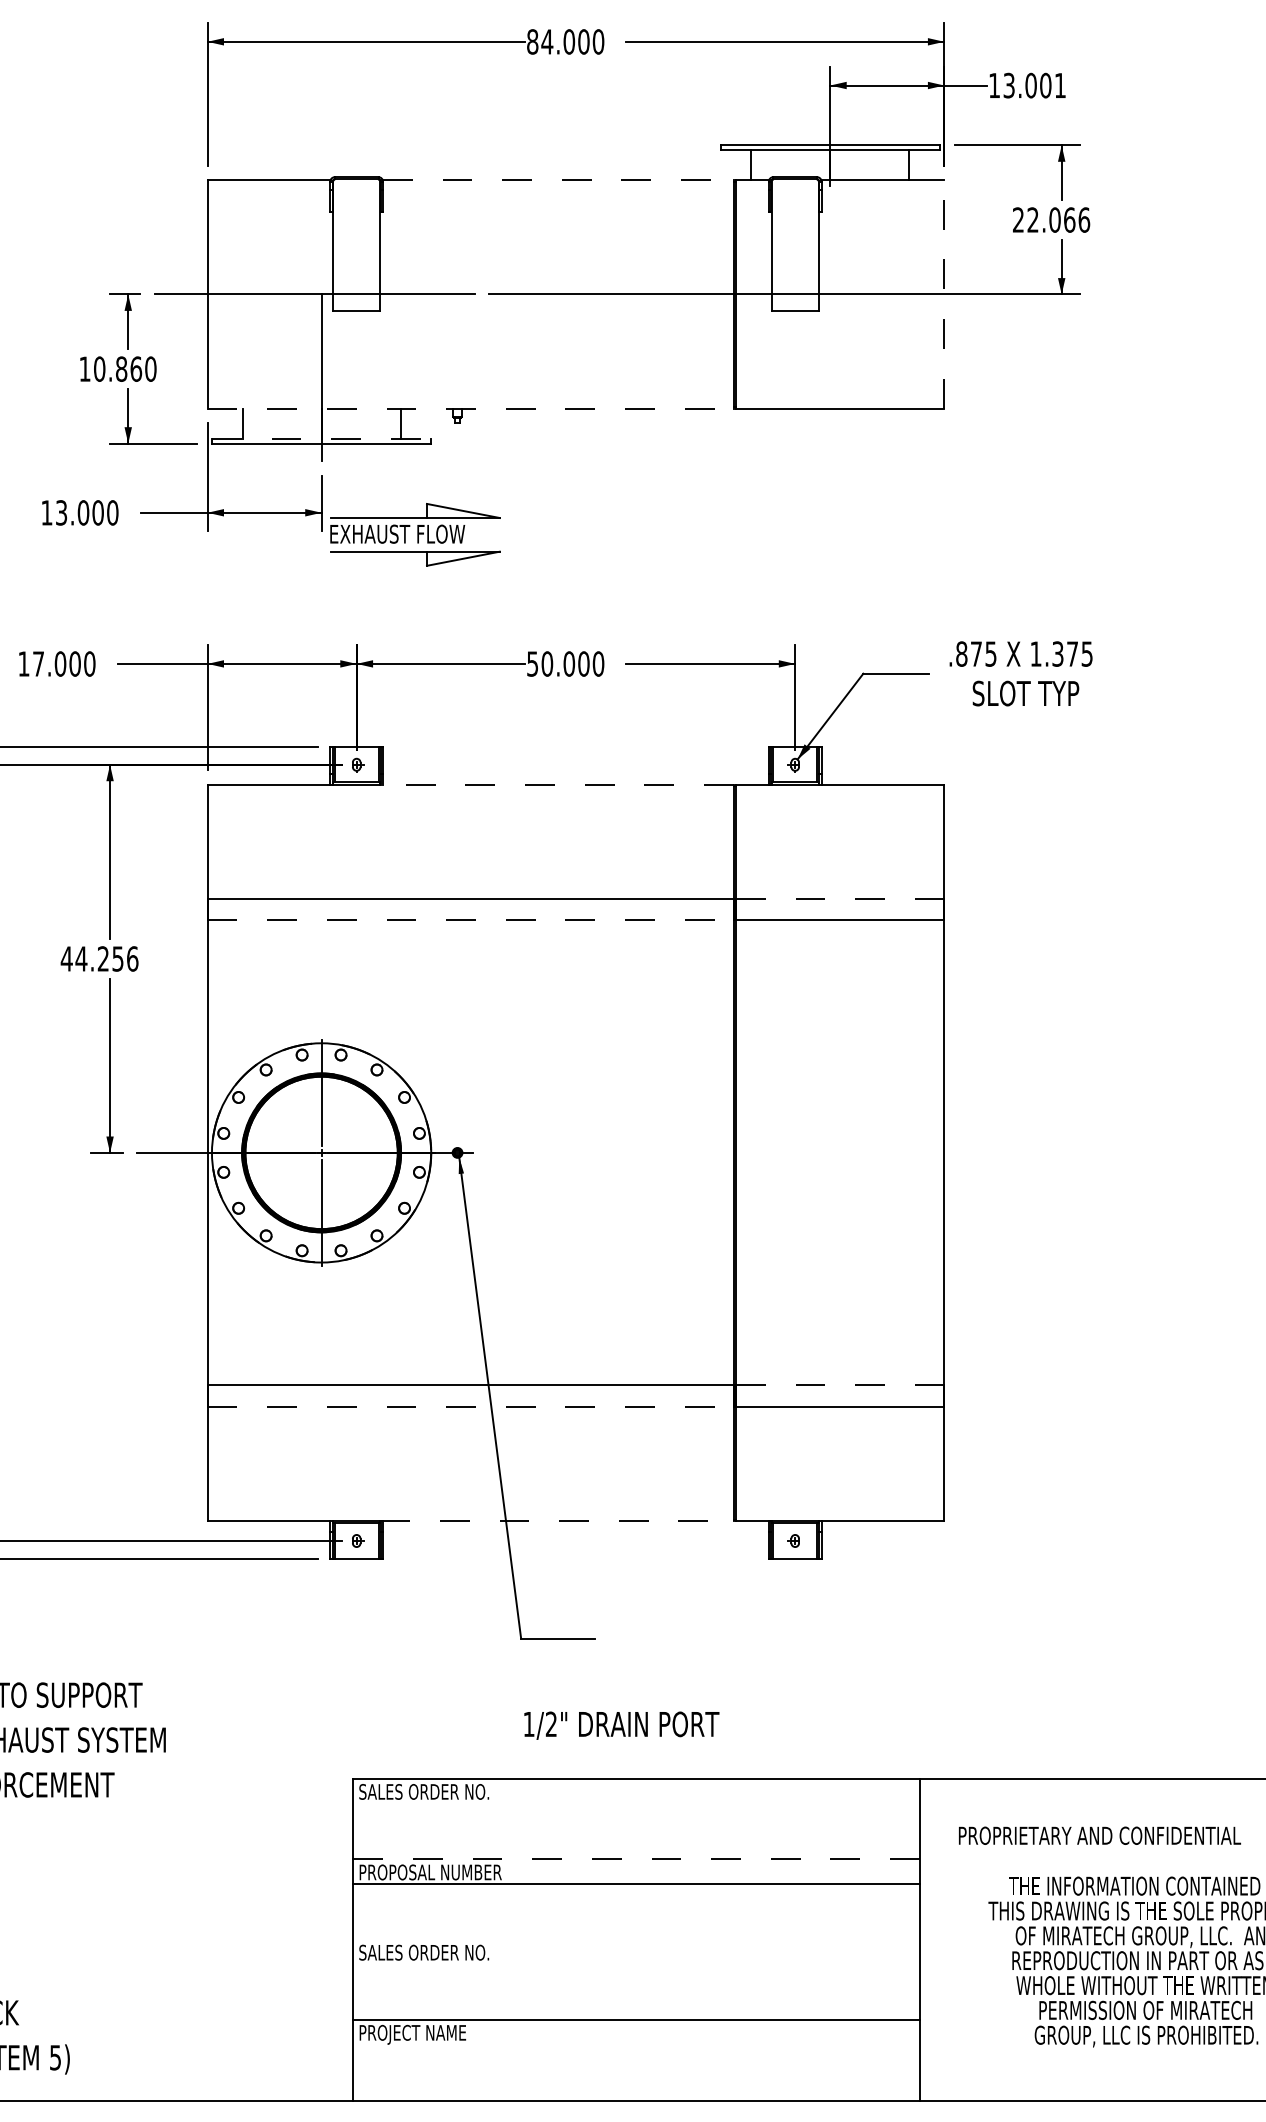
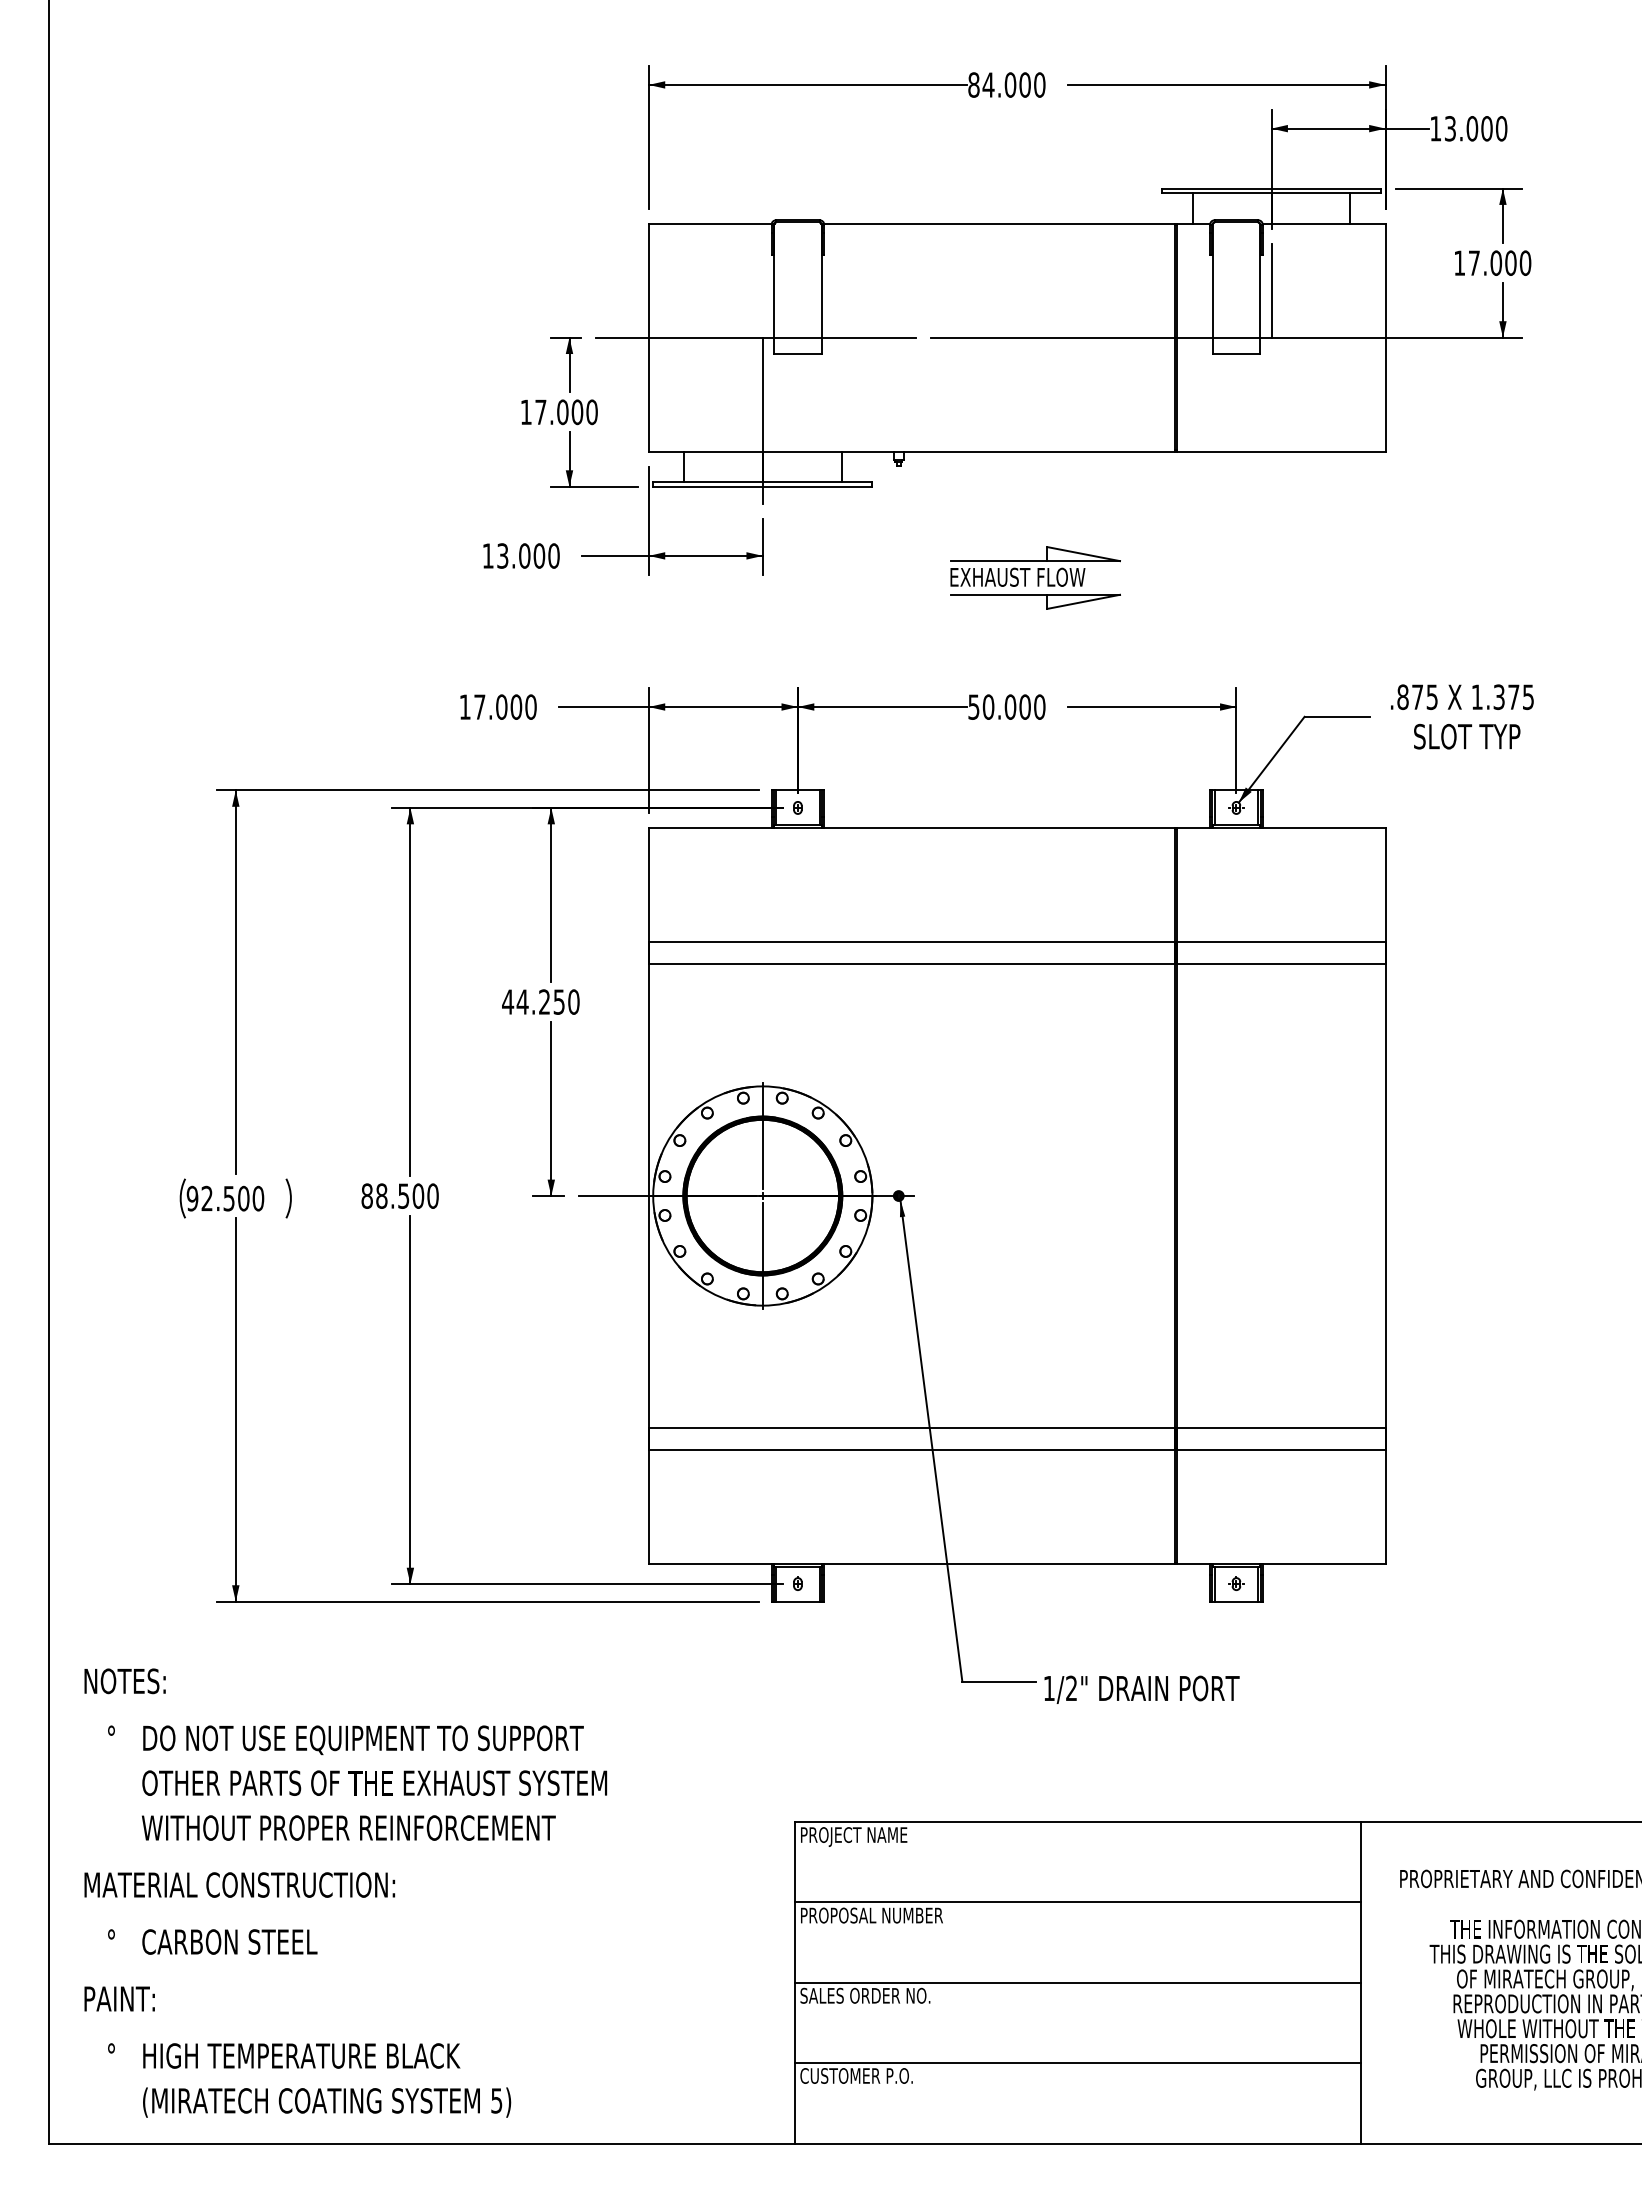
text: (1060, 85) -> (1501, 128), 13.001 -> 13.000
line: (559, 180) -> (1000, 223), dashed -> solid
text: (1051, 219) -> (1492, 262), 22.066 -> 17.000
line: (830, 247) -> (1271, 290), added
line: (944, 294) -> (1385, 337), dashed -> solid
text: (118, 369) -> (559, 412), 10.860 -> 17.000
line: (471, 408) -> (912, 451), dashed -> solid
line: (321, 439) -> (762, 482), dashed -> solid
part: (415, 534) -> (1035, 577), moved
line: (557, 784) -> (998, 827), dashed -> solid
line: (840, 898) -> (1281, 941), dashed -> solid
line: (471, 920) -> (912, 963), dashed -> solid
text: (132, 958) -> (573, 1001), 44.256 -> 44.250
line: (840, 1385) -> (1281, 1428), dashed -> solid
line: (471, 1407) -> (912, 1450), dashed -> solid
line: (557, 1521) -> (998, 1564), dashed -> solid
text: (621, 1725) -> (1141, 1689), moved
text: (424, 1793) -> (865, 1836), SALES ORDER NO. -> PROJECT NAME
line: (636, 1859) -> (1077, 1902), dashed -> solid
line: (636, 1883) -> (1077, 1982), moved
text: (415, 2034) -> (856, 2077), PROJECT NAME -> CUSTOMER P.O.

